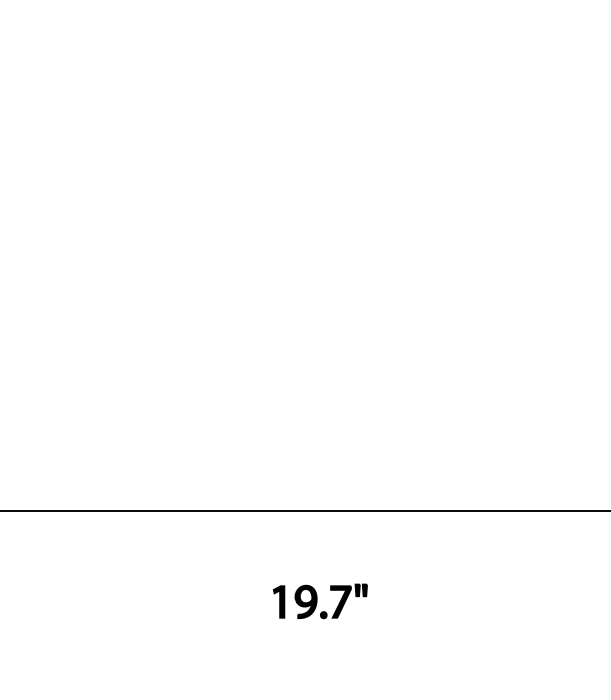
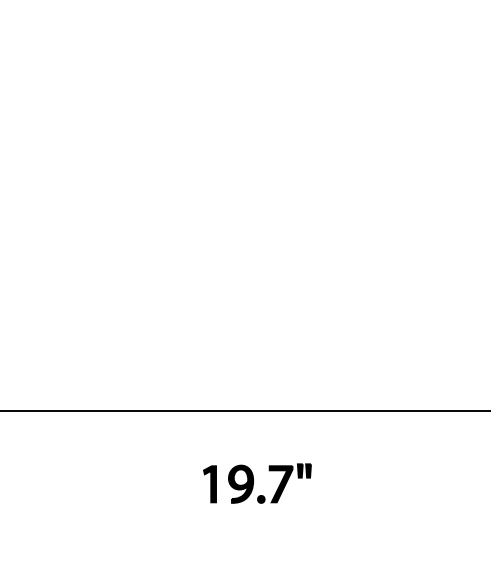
part: (320, 601) -> (257, 483), size x1.43

